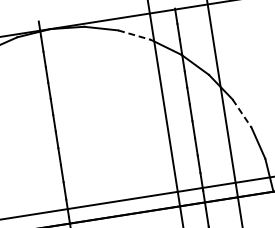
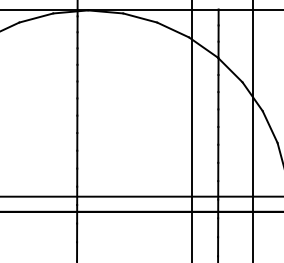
line: (134, 34) -> (173, 29), dashed -> solid
line: (242, 113) -> (270, 127), dashed -> solid

